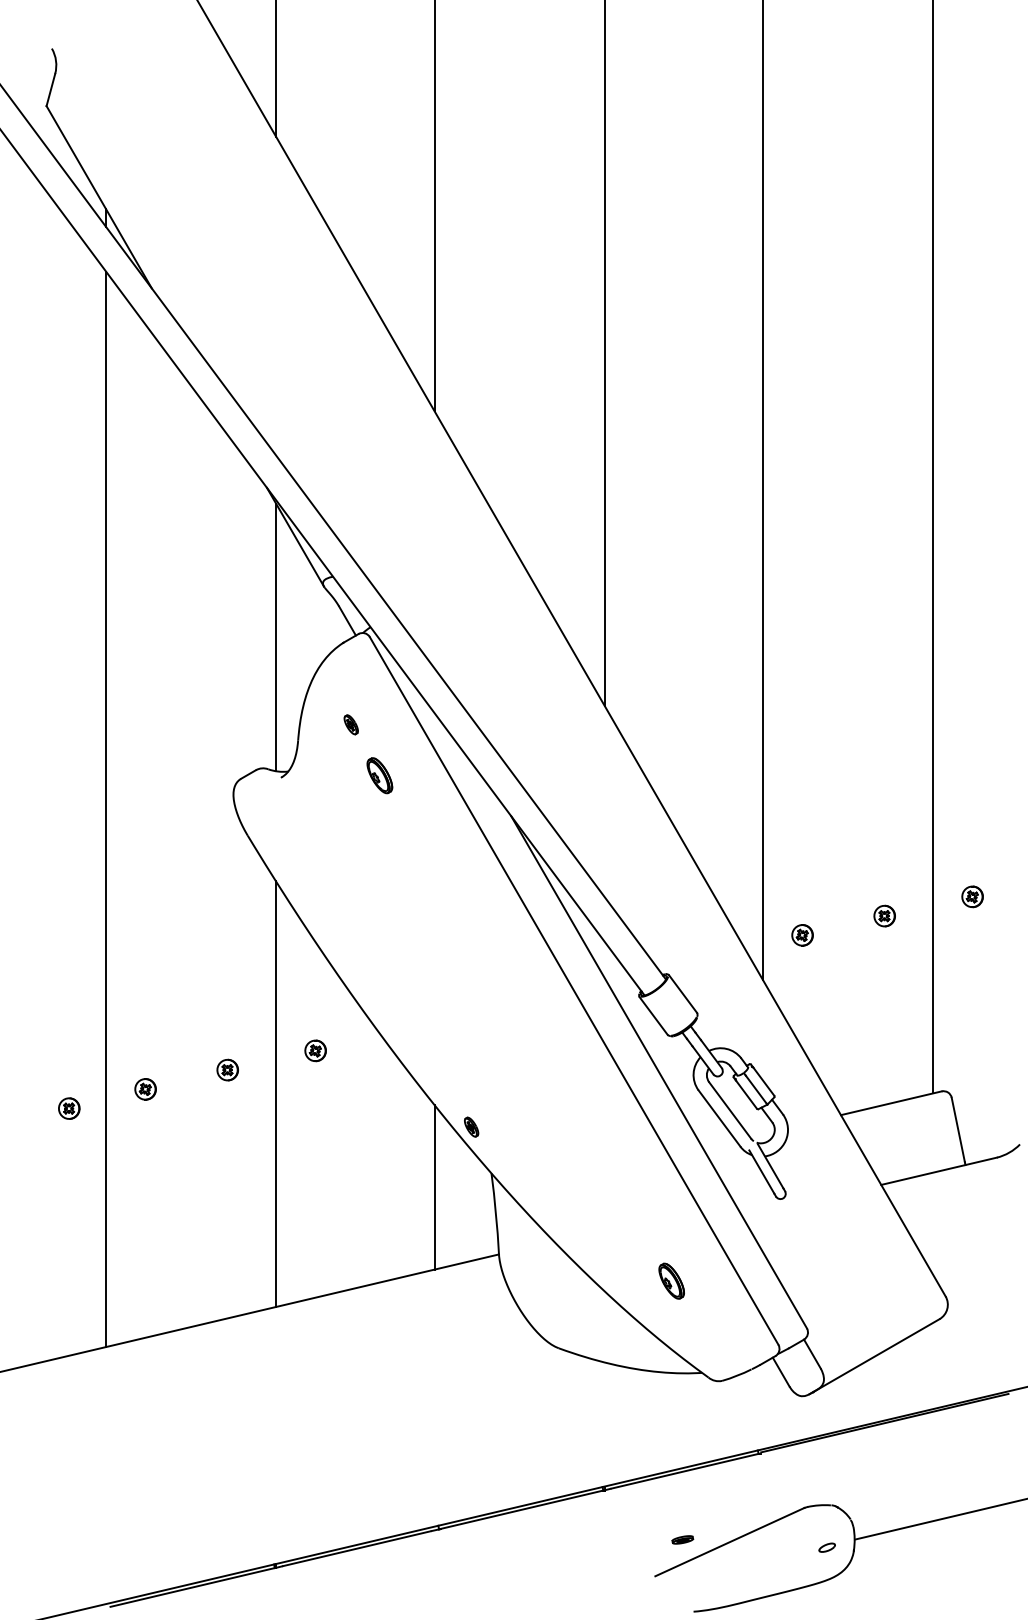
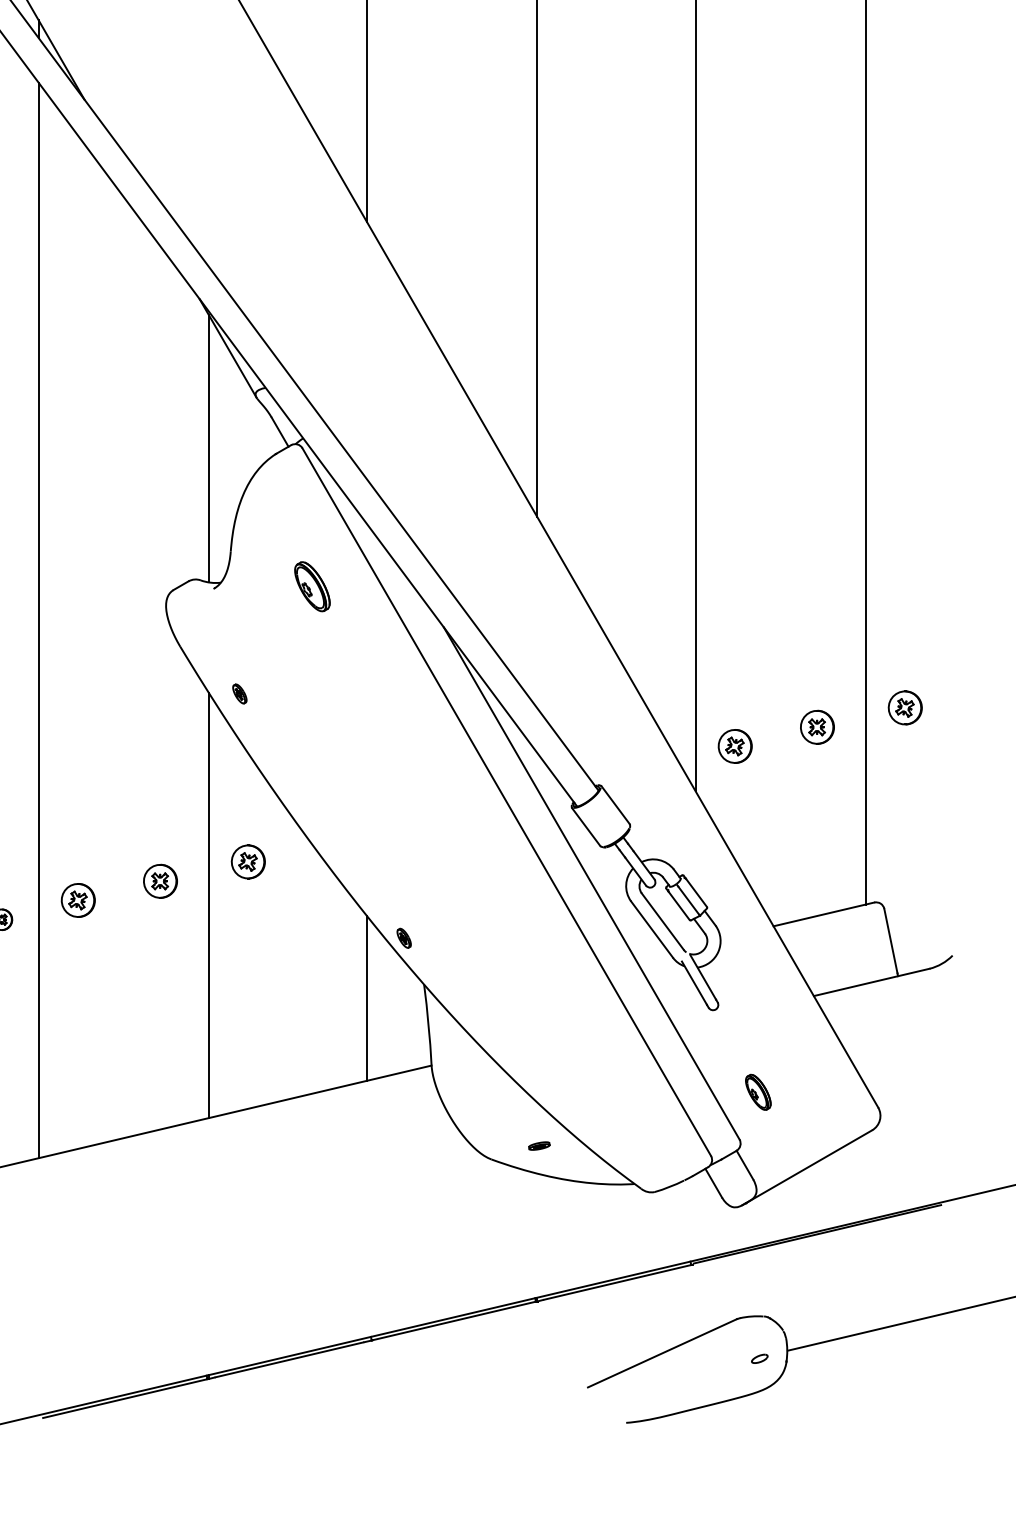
part: (350, 724) -> (239, 693), moved
part: (379, 775) -> (312, 586), size x1.4
part: (972, 896) -> (905, 707), size x1.6
part: (884, 915) -> (817, 726), size x1.6
part: (802, 935) -> (735, 746), size x1.6
part: (315, 1050) -> (248, 861), size x1.6
part: (227, 1069) -> (160, 880), size x1.6
part: (145, 1089) -> (78, 900), size x1.6
part: (671, 1280) -> (758, 1091), moved
part: (682, 1539) -> (539, 1145), moved

